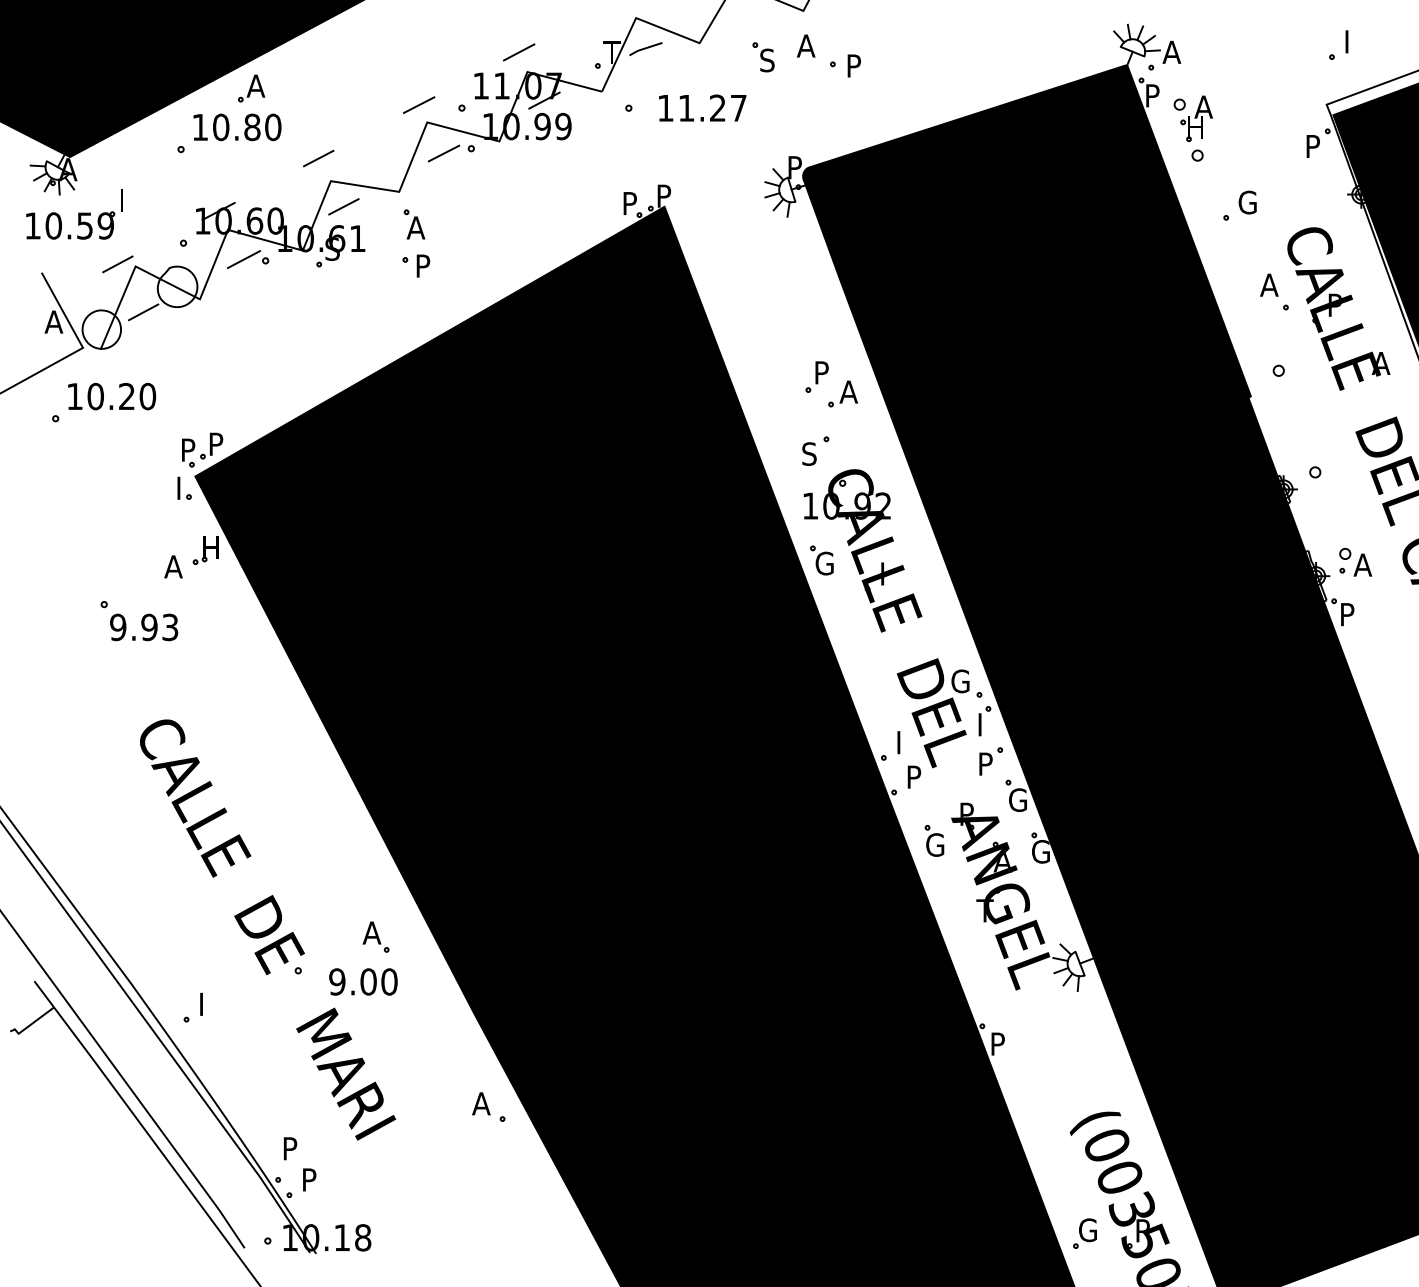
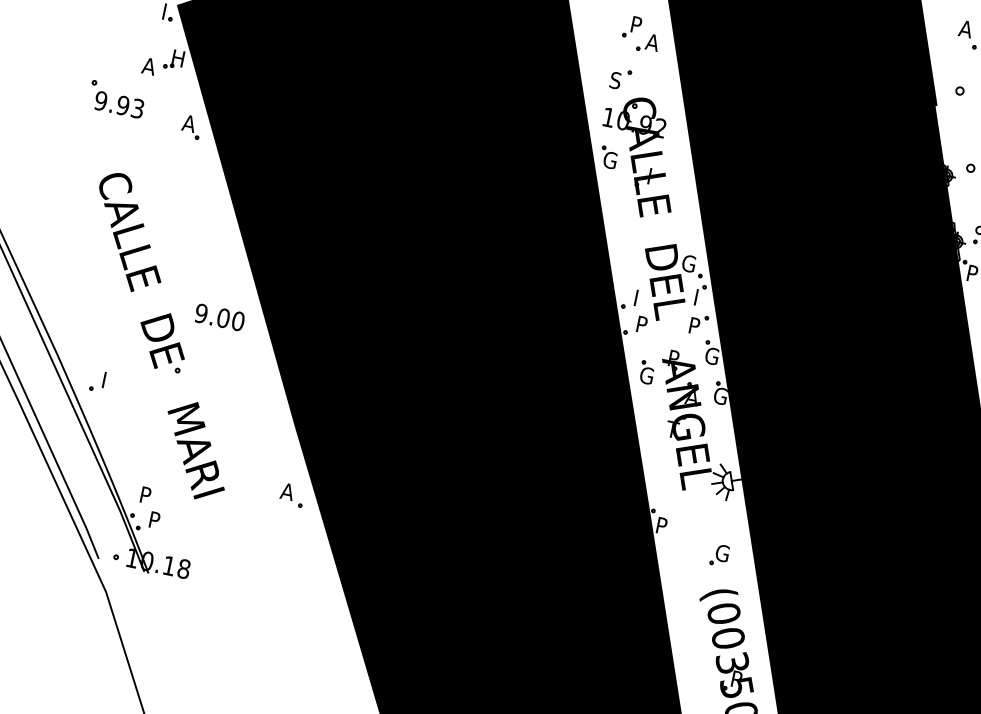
part: (375, 936) -> (191, 126), moved
text: (363, 981) -> (219, 317), moved
part: (1084, 1233) -> (719, 555), moved

